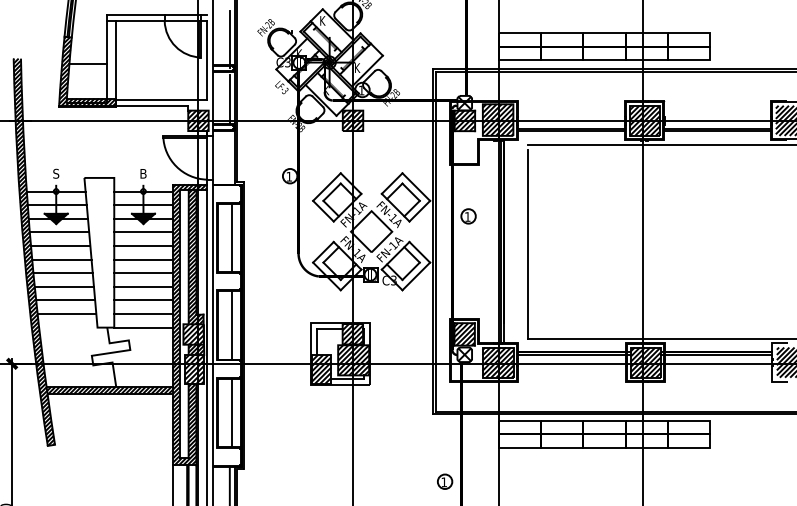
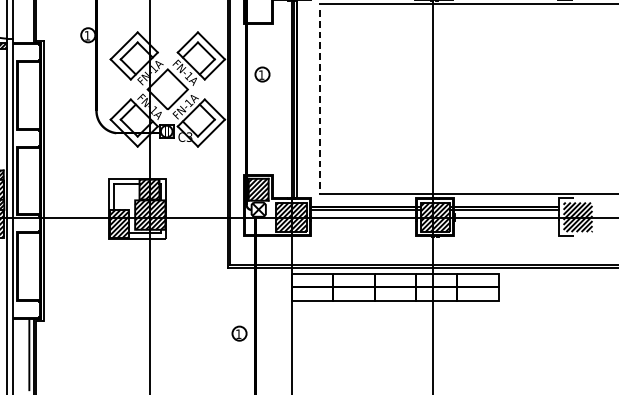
line: (232, 237) -> (31, 95), removed
line: (527, 245) -> (320, 102), solid -> dashed
line: (232, 325) -> (31, 181), removed
line: (232, 412) -> (31, 266), removed

